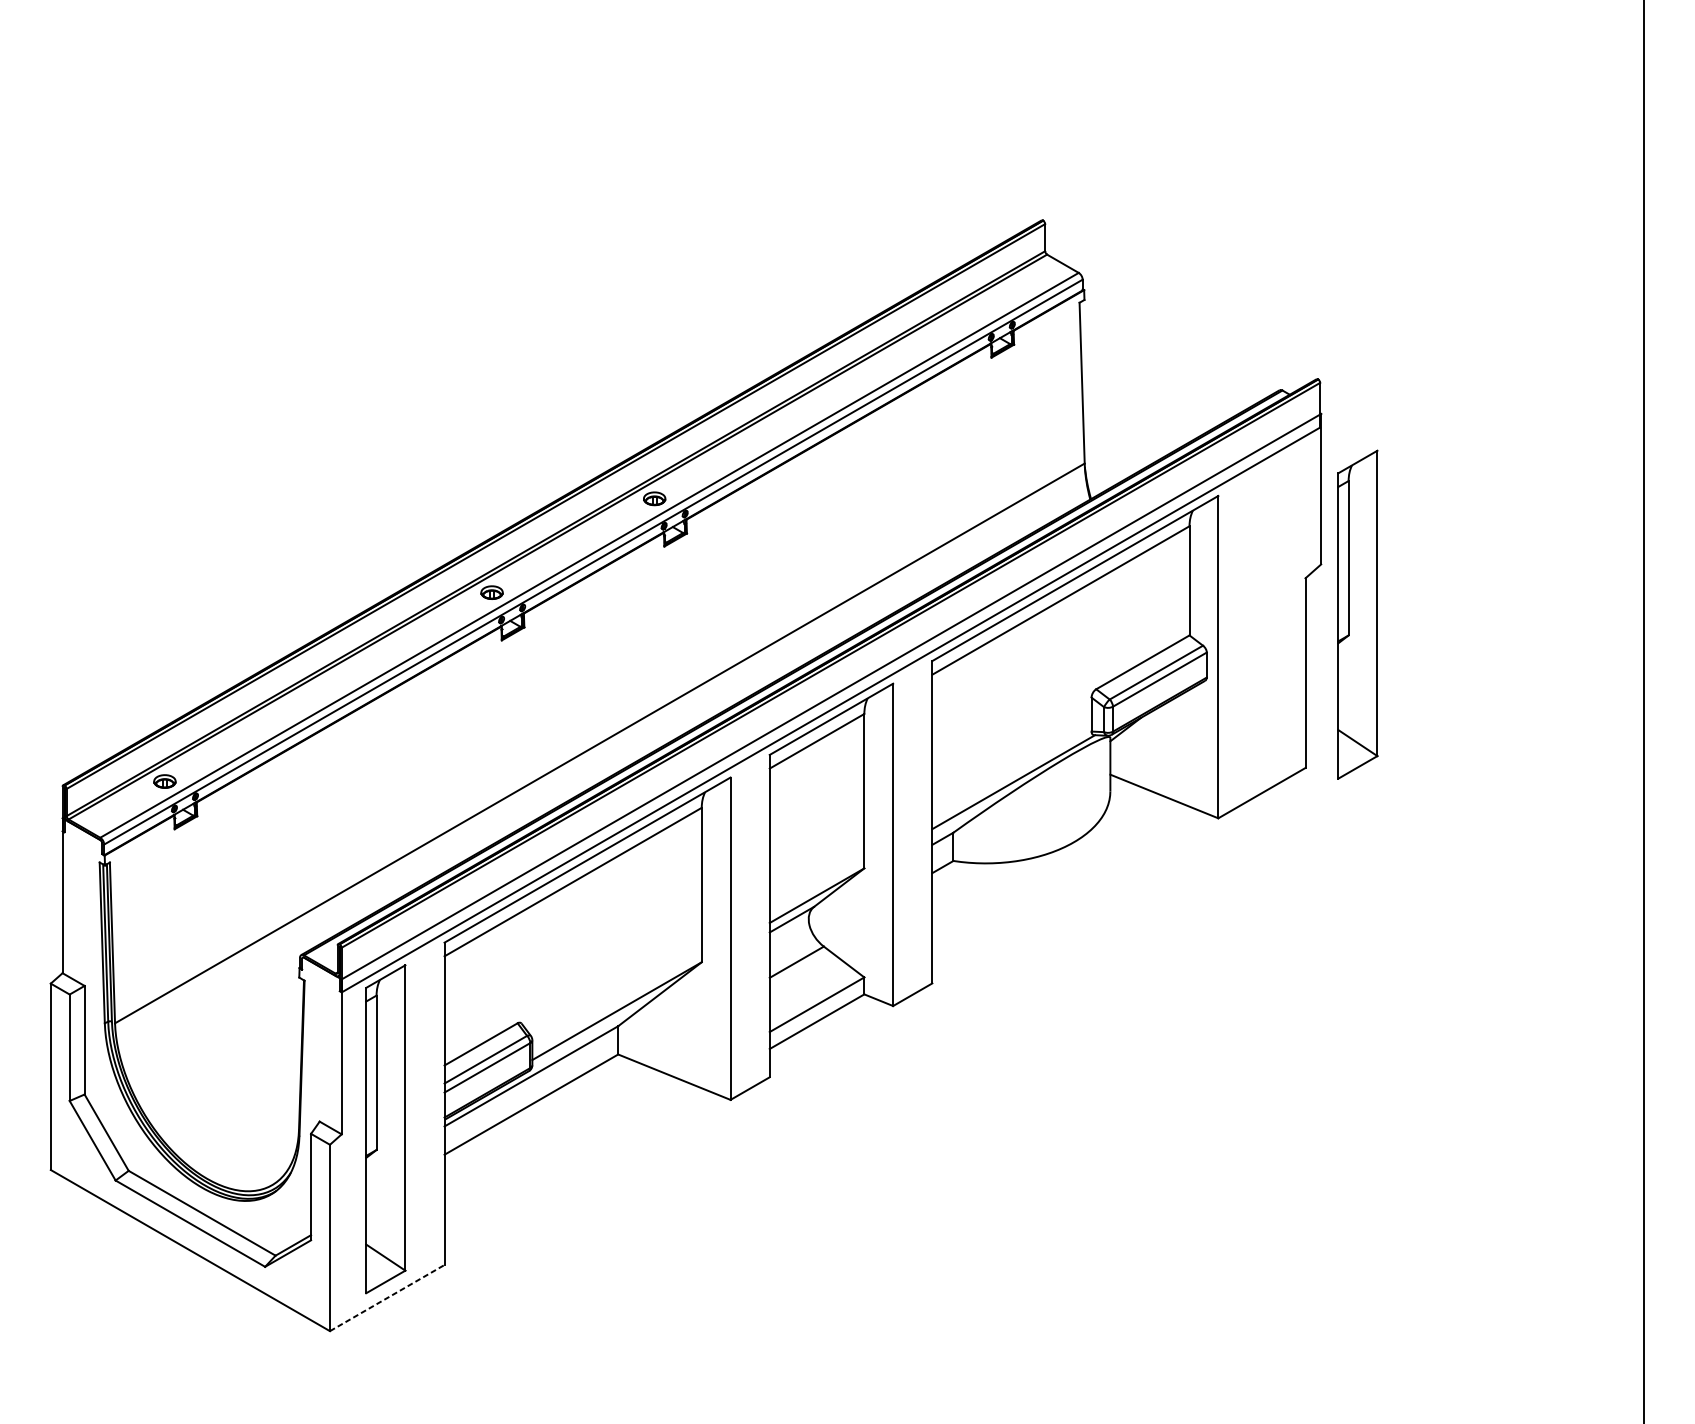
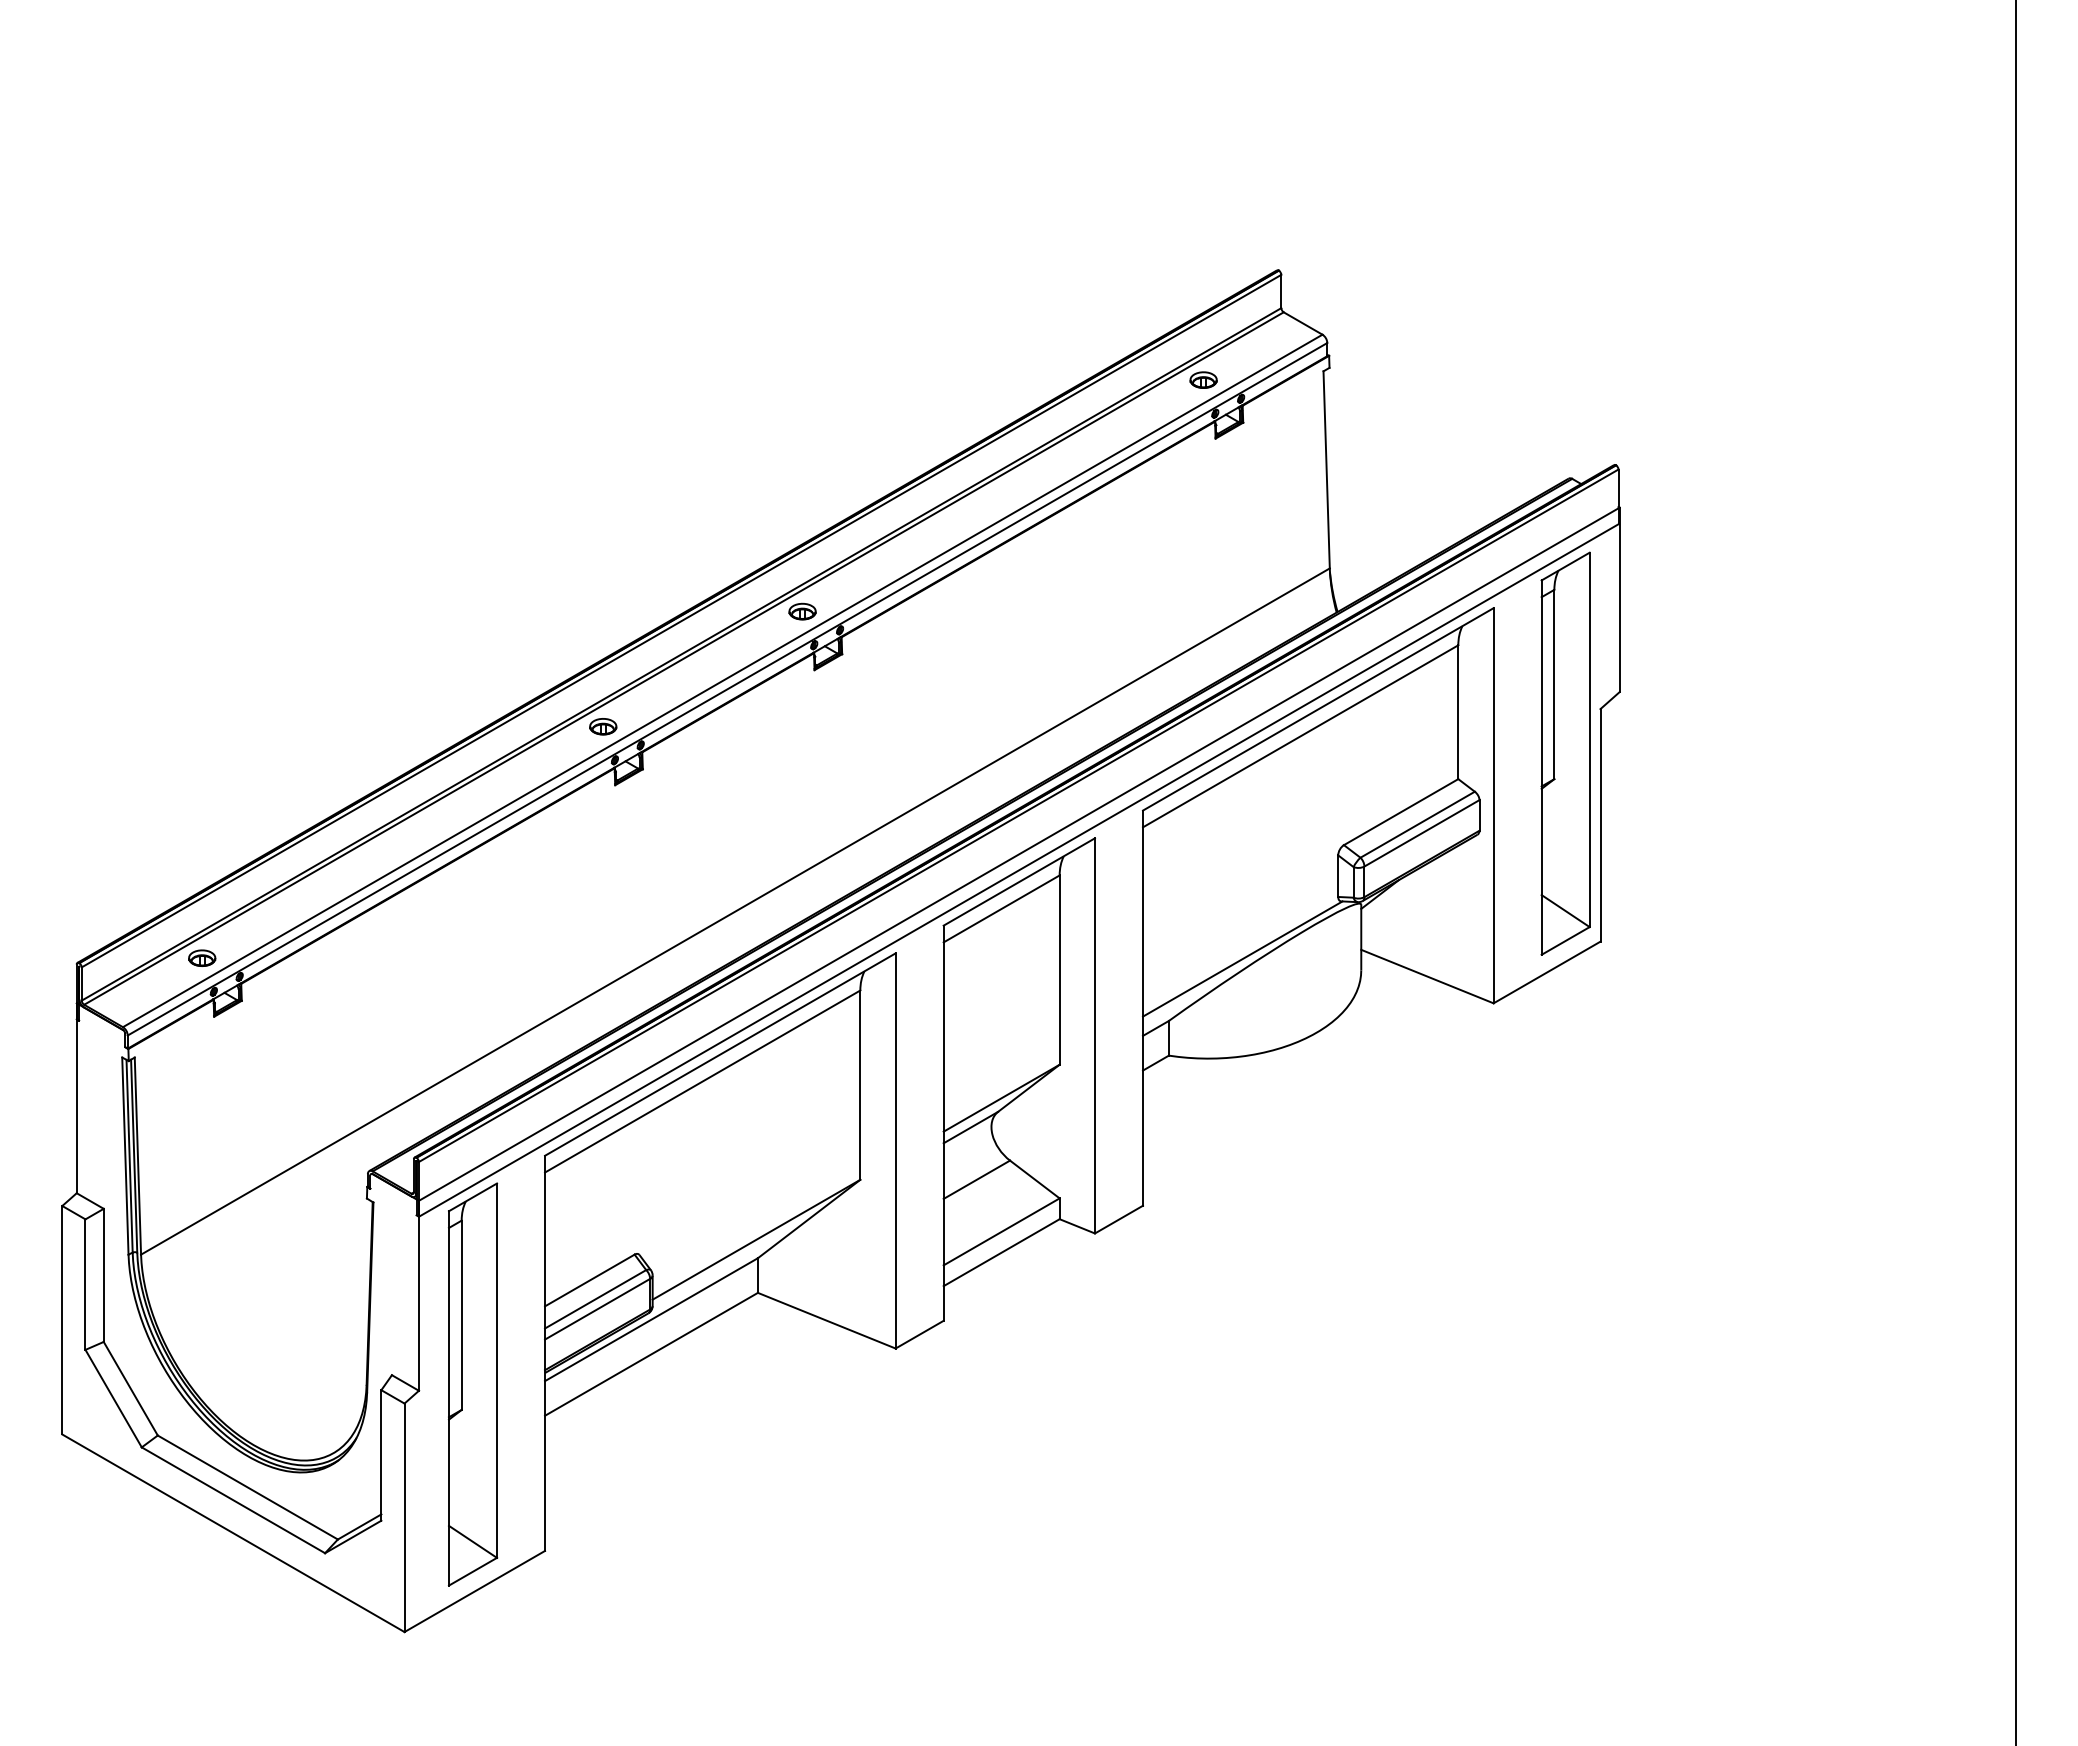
part: (981, 309) -> (1203, 379), added
part: (1357, 614) -> (1565, 753), moved
line: (387, 1298) -> (475, 1591), dashed -> solid

